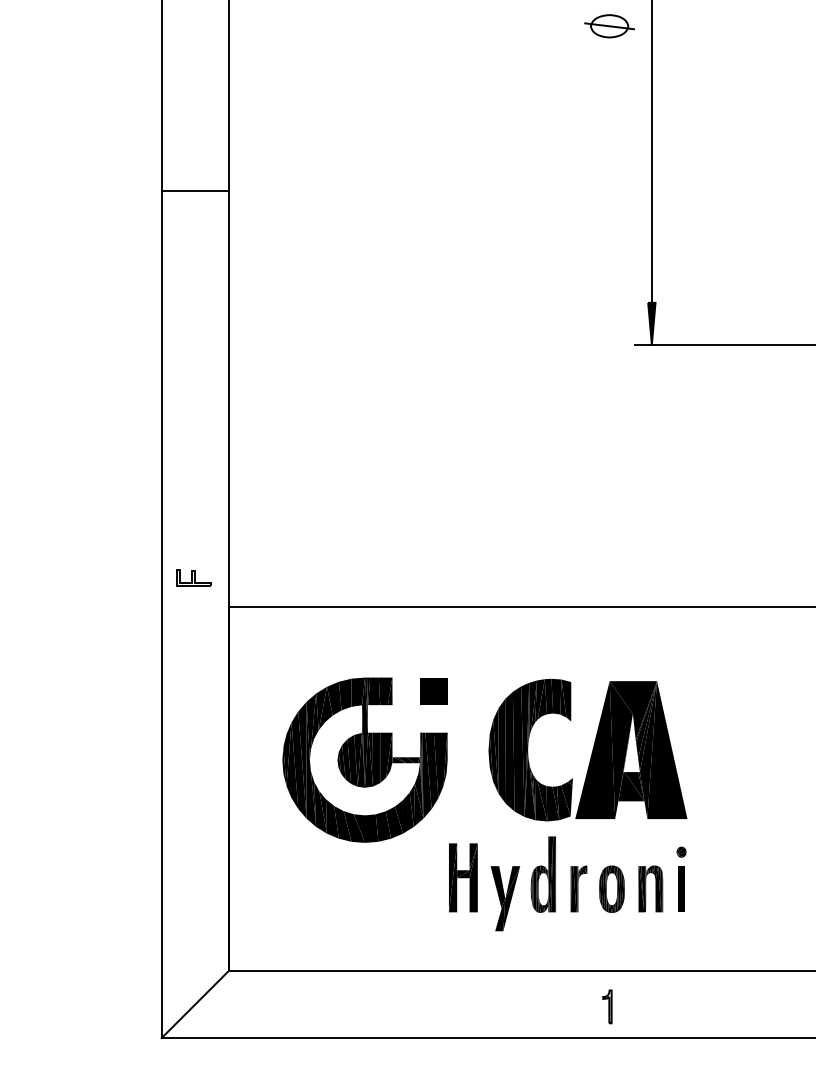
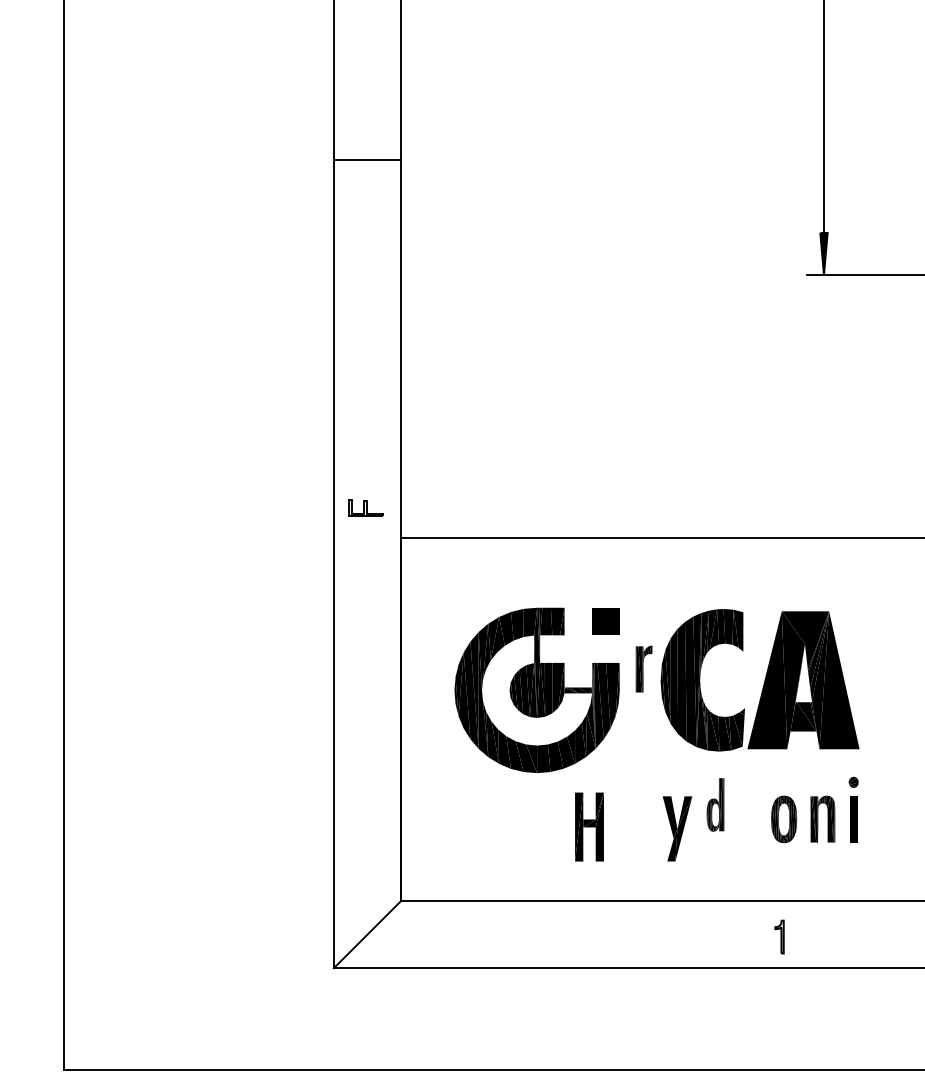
line: (195, 191) -> (367, 160), moved
part: (543, 874) -> (715, 804), size x0.7
part: (463, 877) -> (589, 826), moved
part: (578, 888) -> (643, 668), moved

